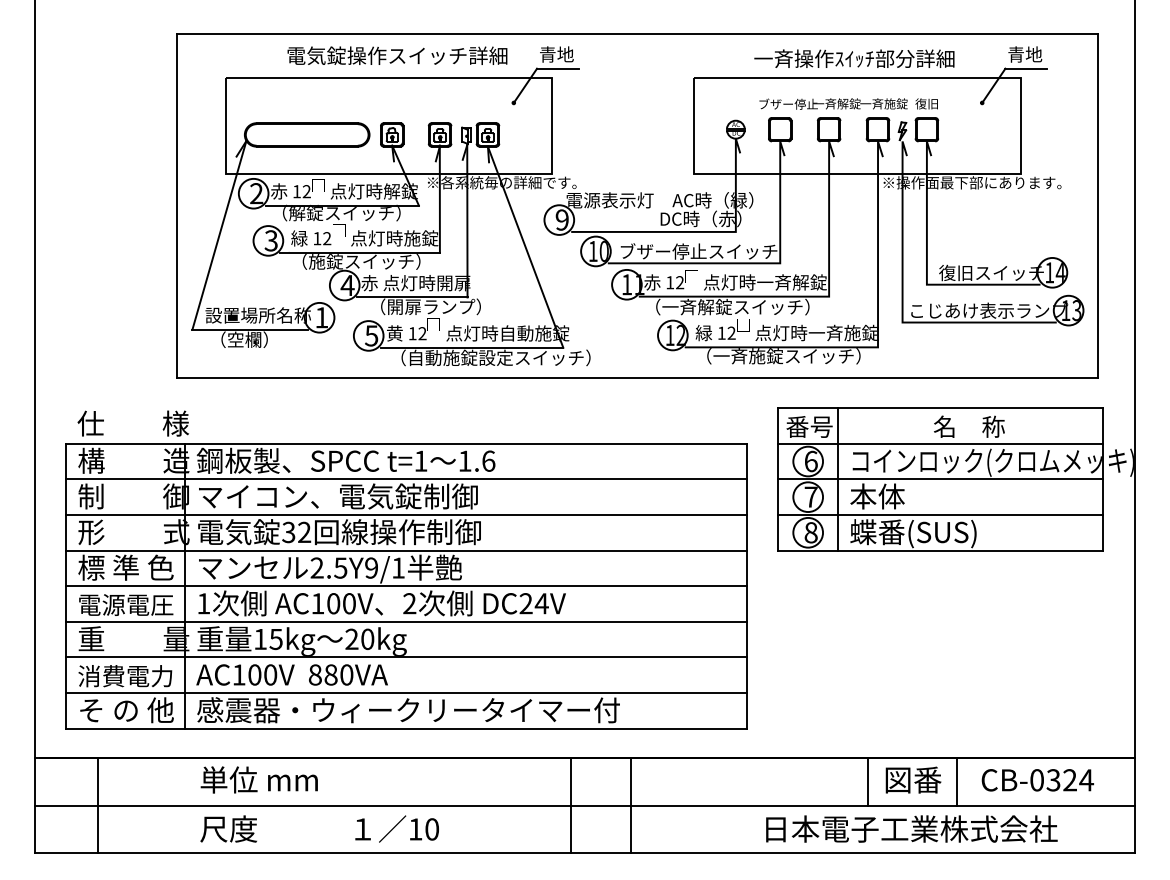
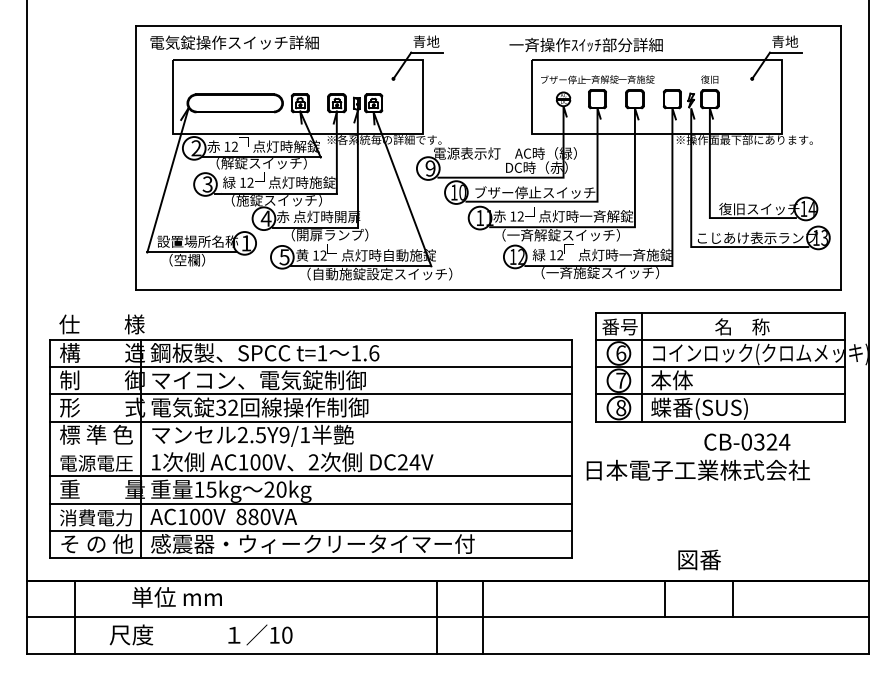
text: (397, 55) -> (234, 42), moved
text: (854, 58) -> (586, 44), moved
text: (833, 103) -> (597, 79), moved
line: (405, 586) -> (310, 449), removed
text: (258, 779) -> (176, 597), moved
text: (913, 779) -> (699, 559), moved
text: (1037, 780) -> (747, 442), moved
text: (319, 828) -> (200, 634), moved
text: (911, 828) -> (698, 469), moved

